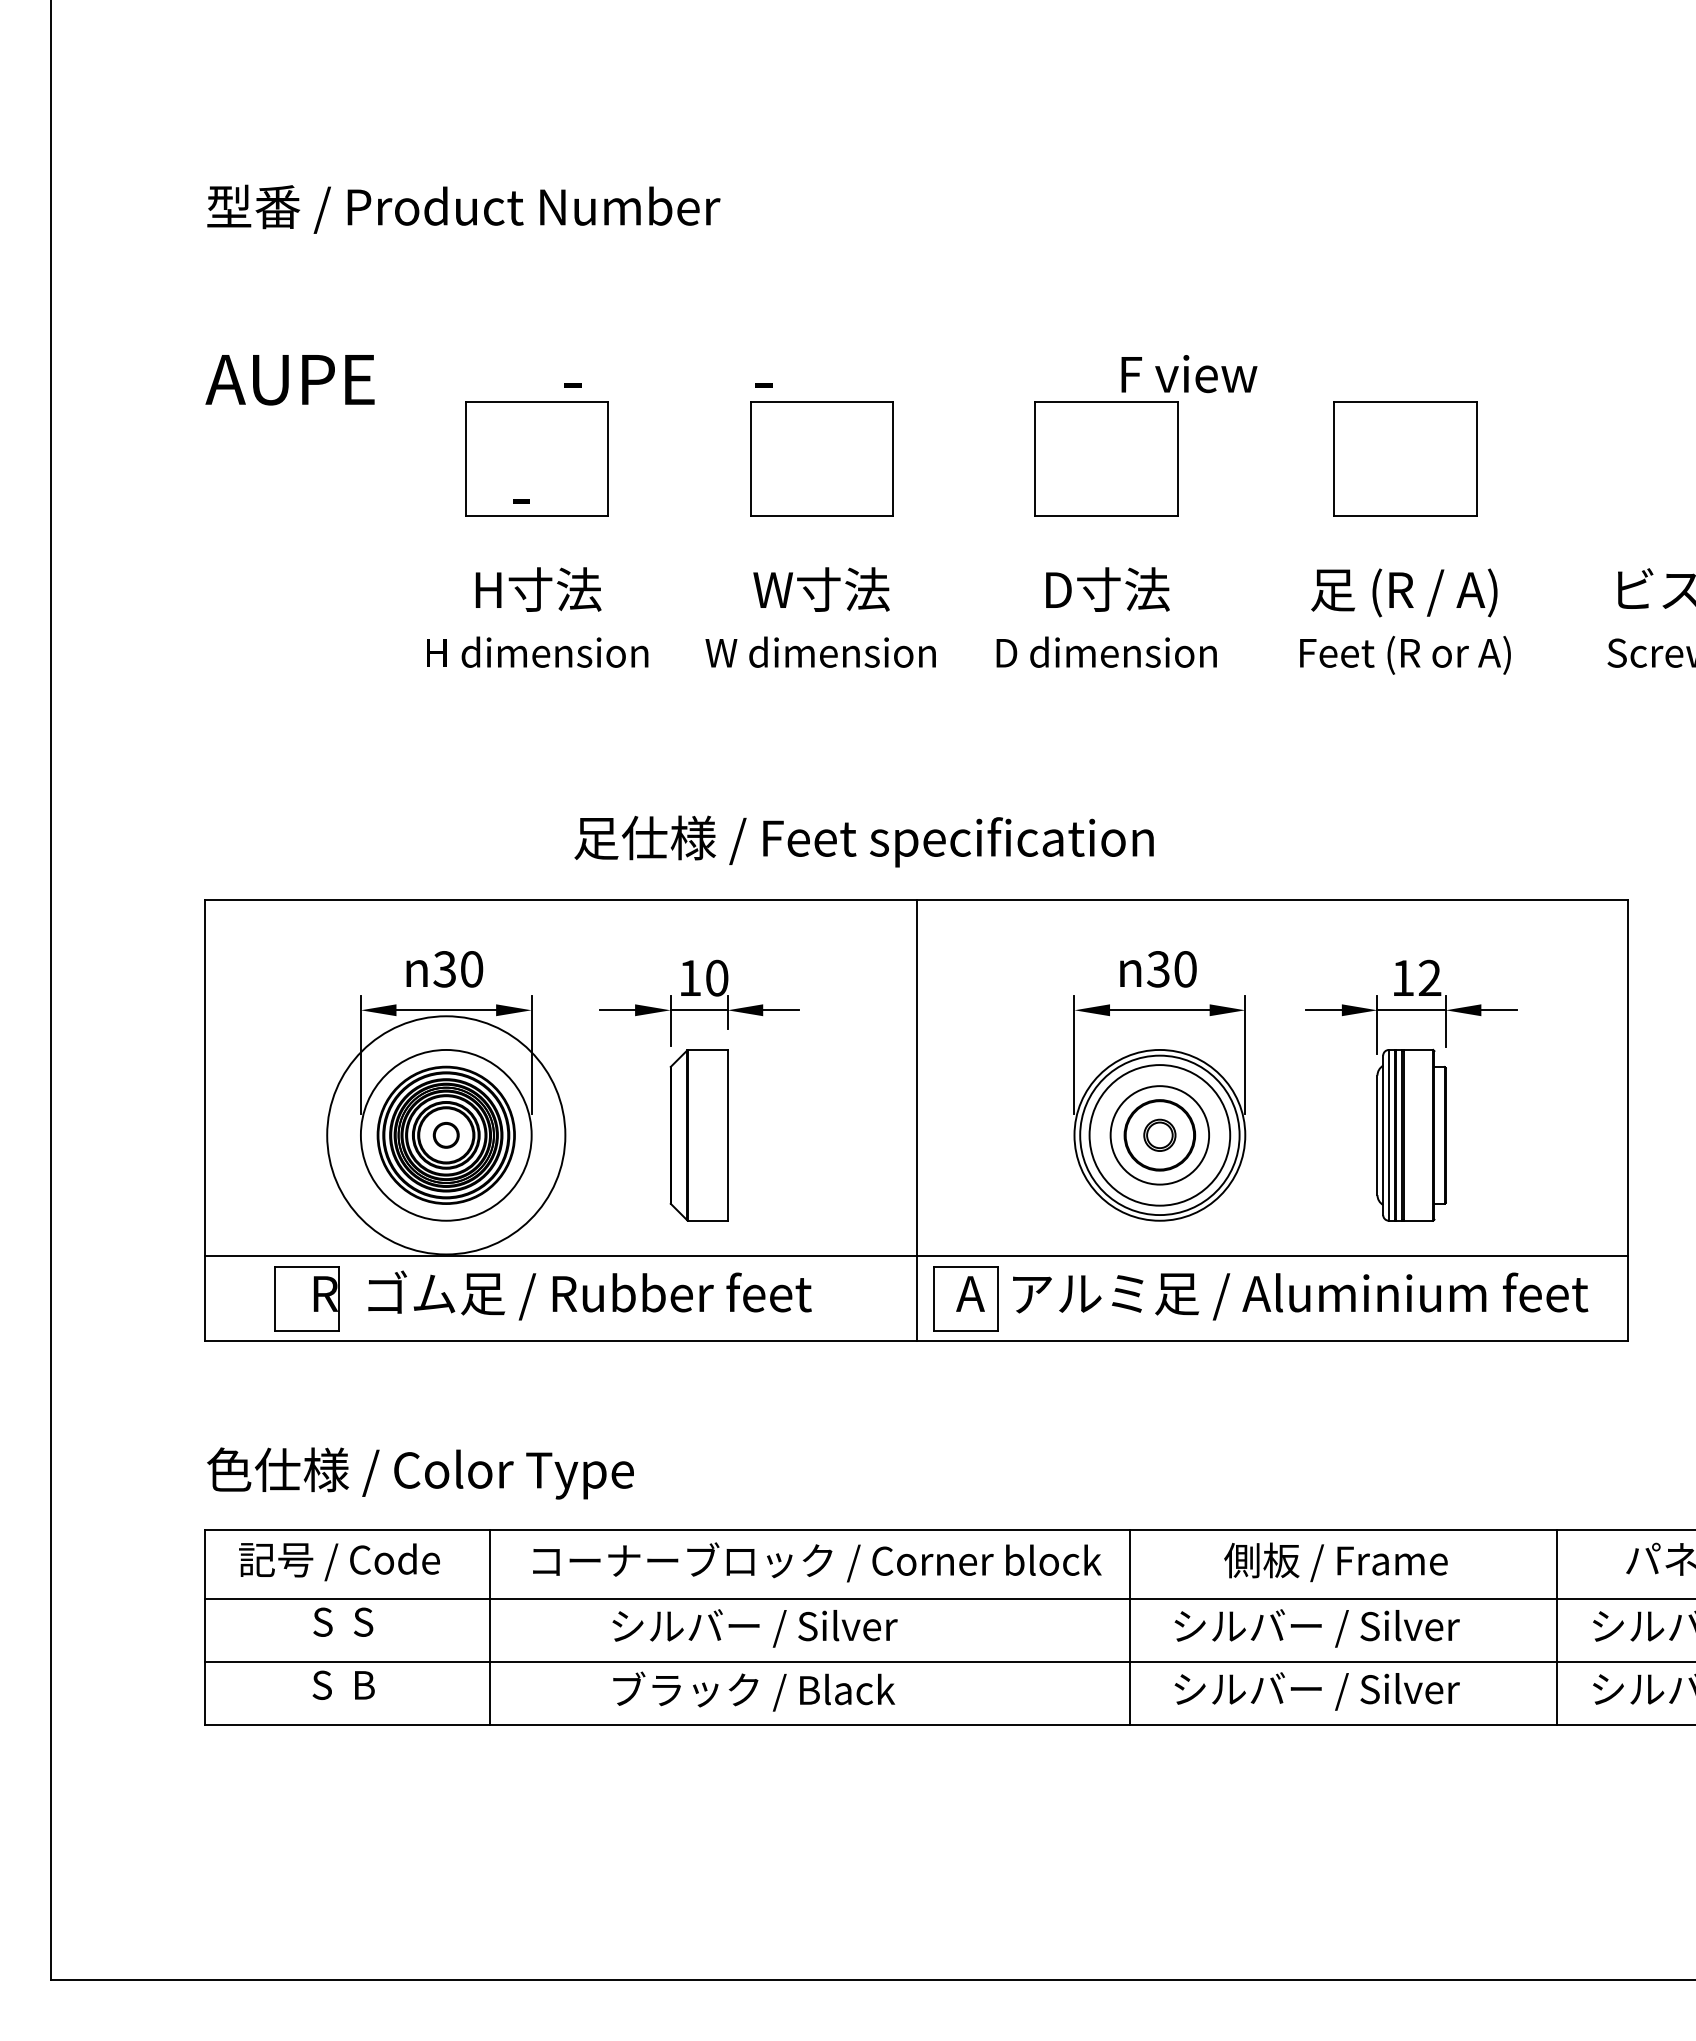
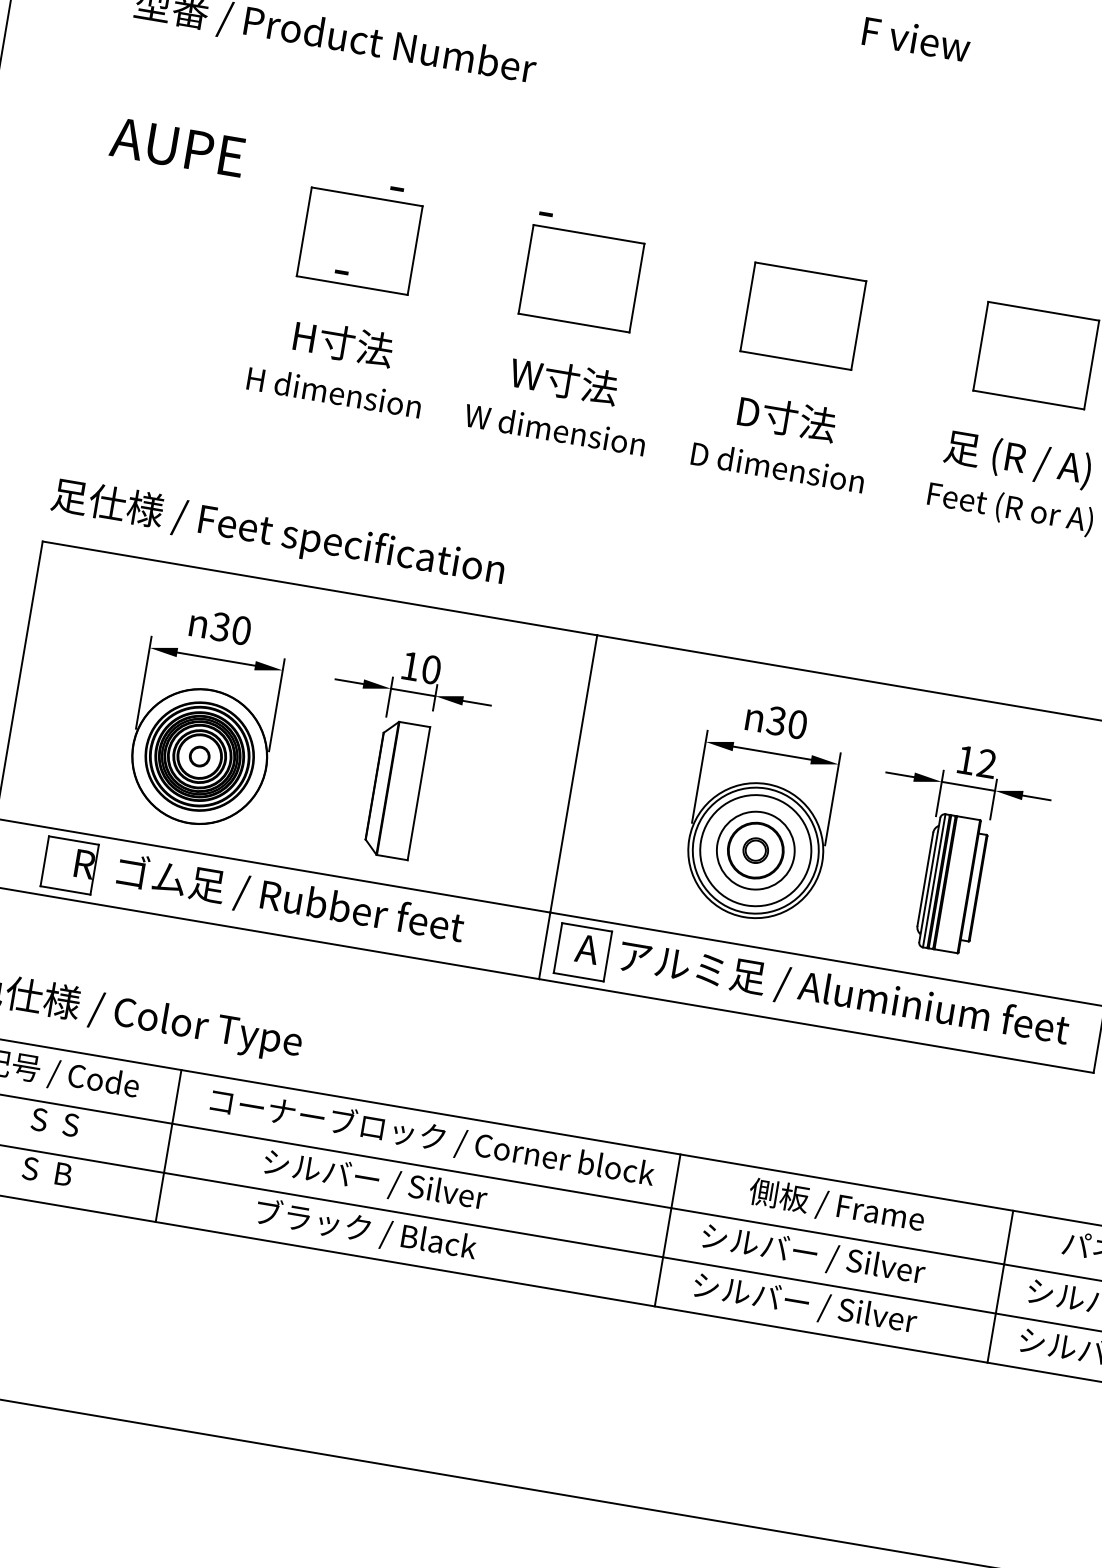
text: (1189, 374) -> (916, 39), moved
text: (863, 841) -> (277, 534), moved
circle: (446, 1135) -> (199, 756), size x0.71

